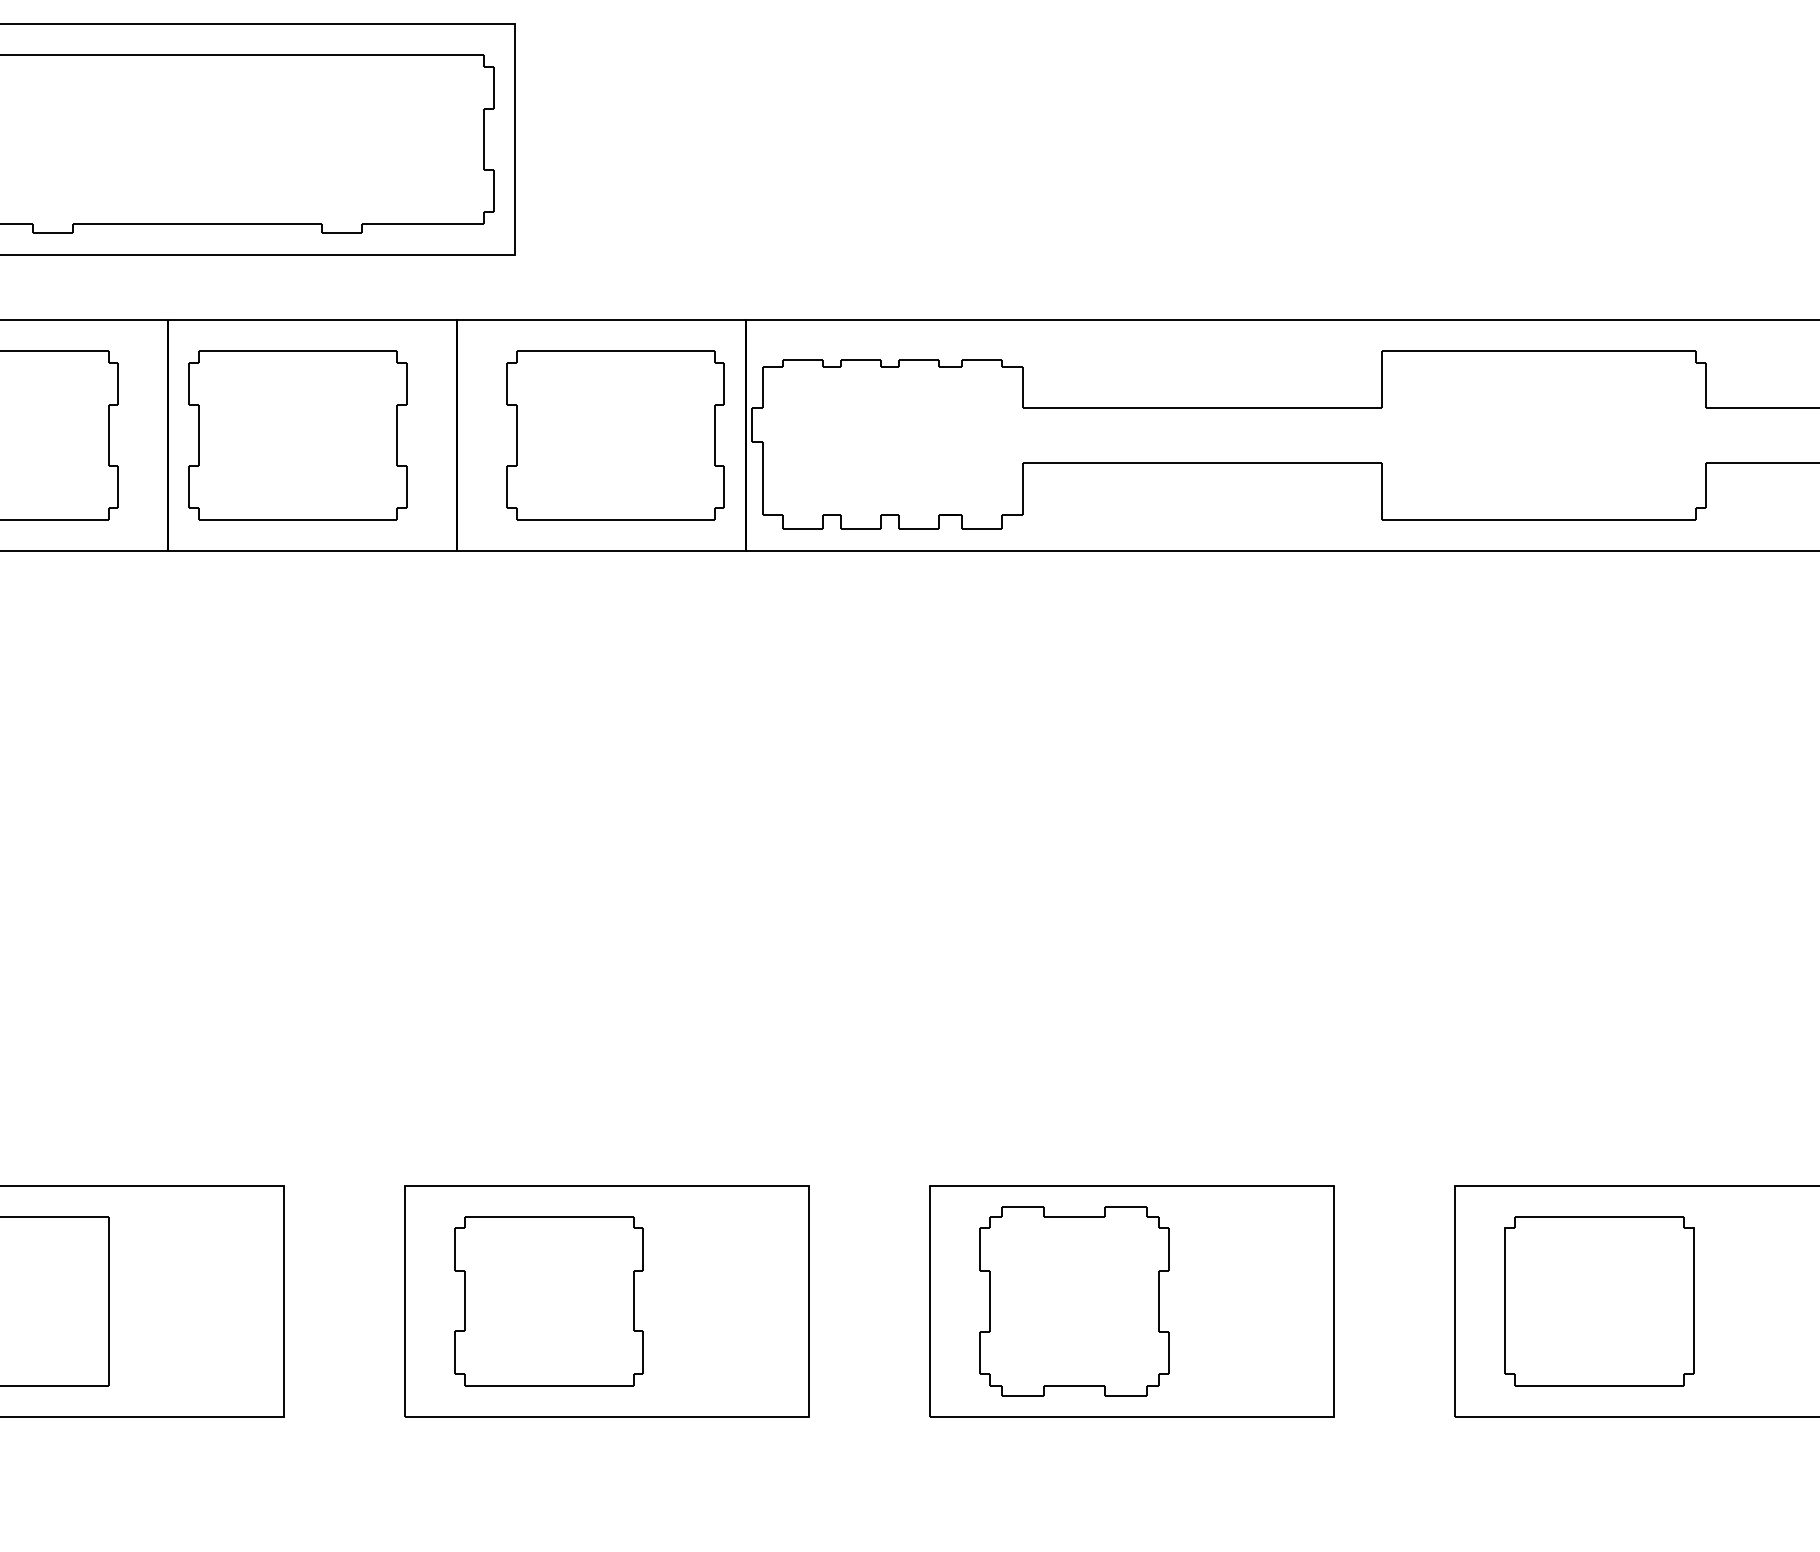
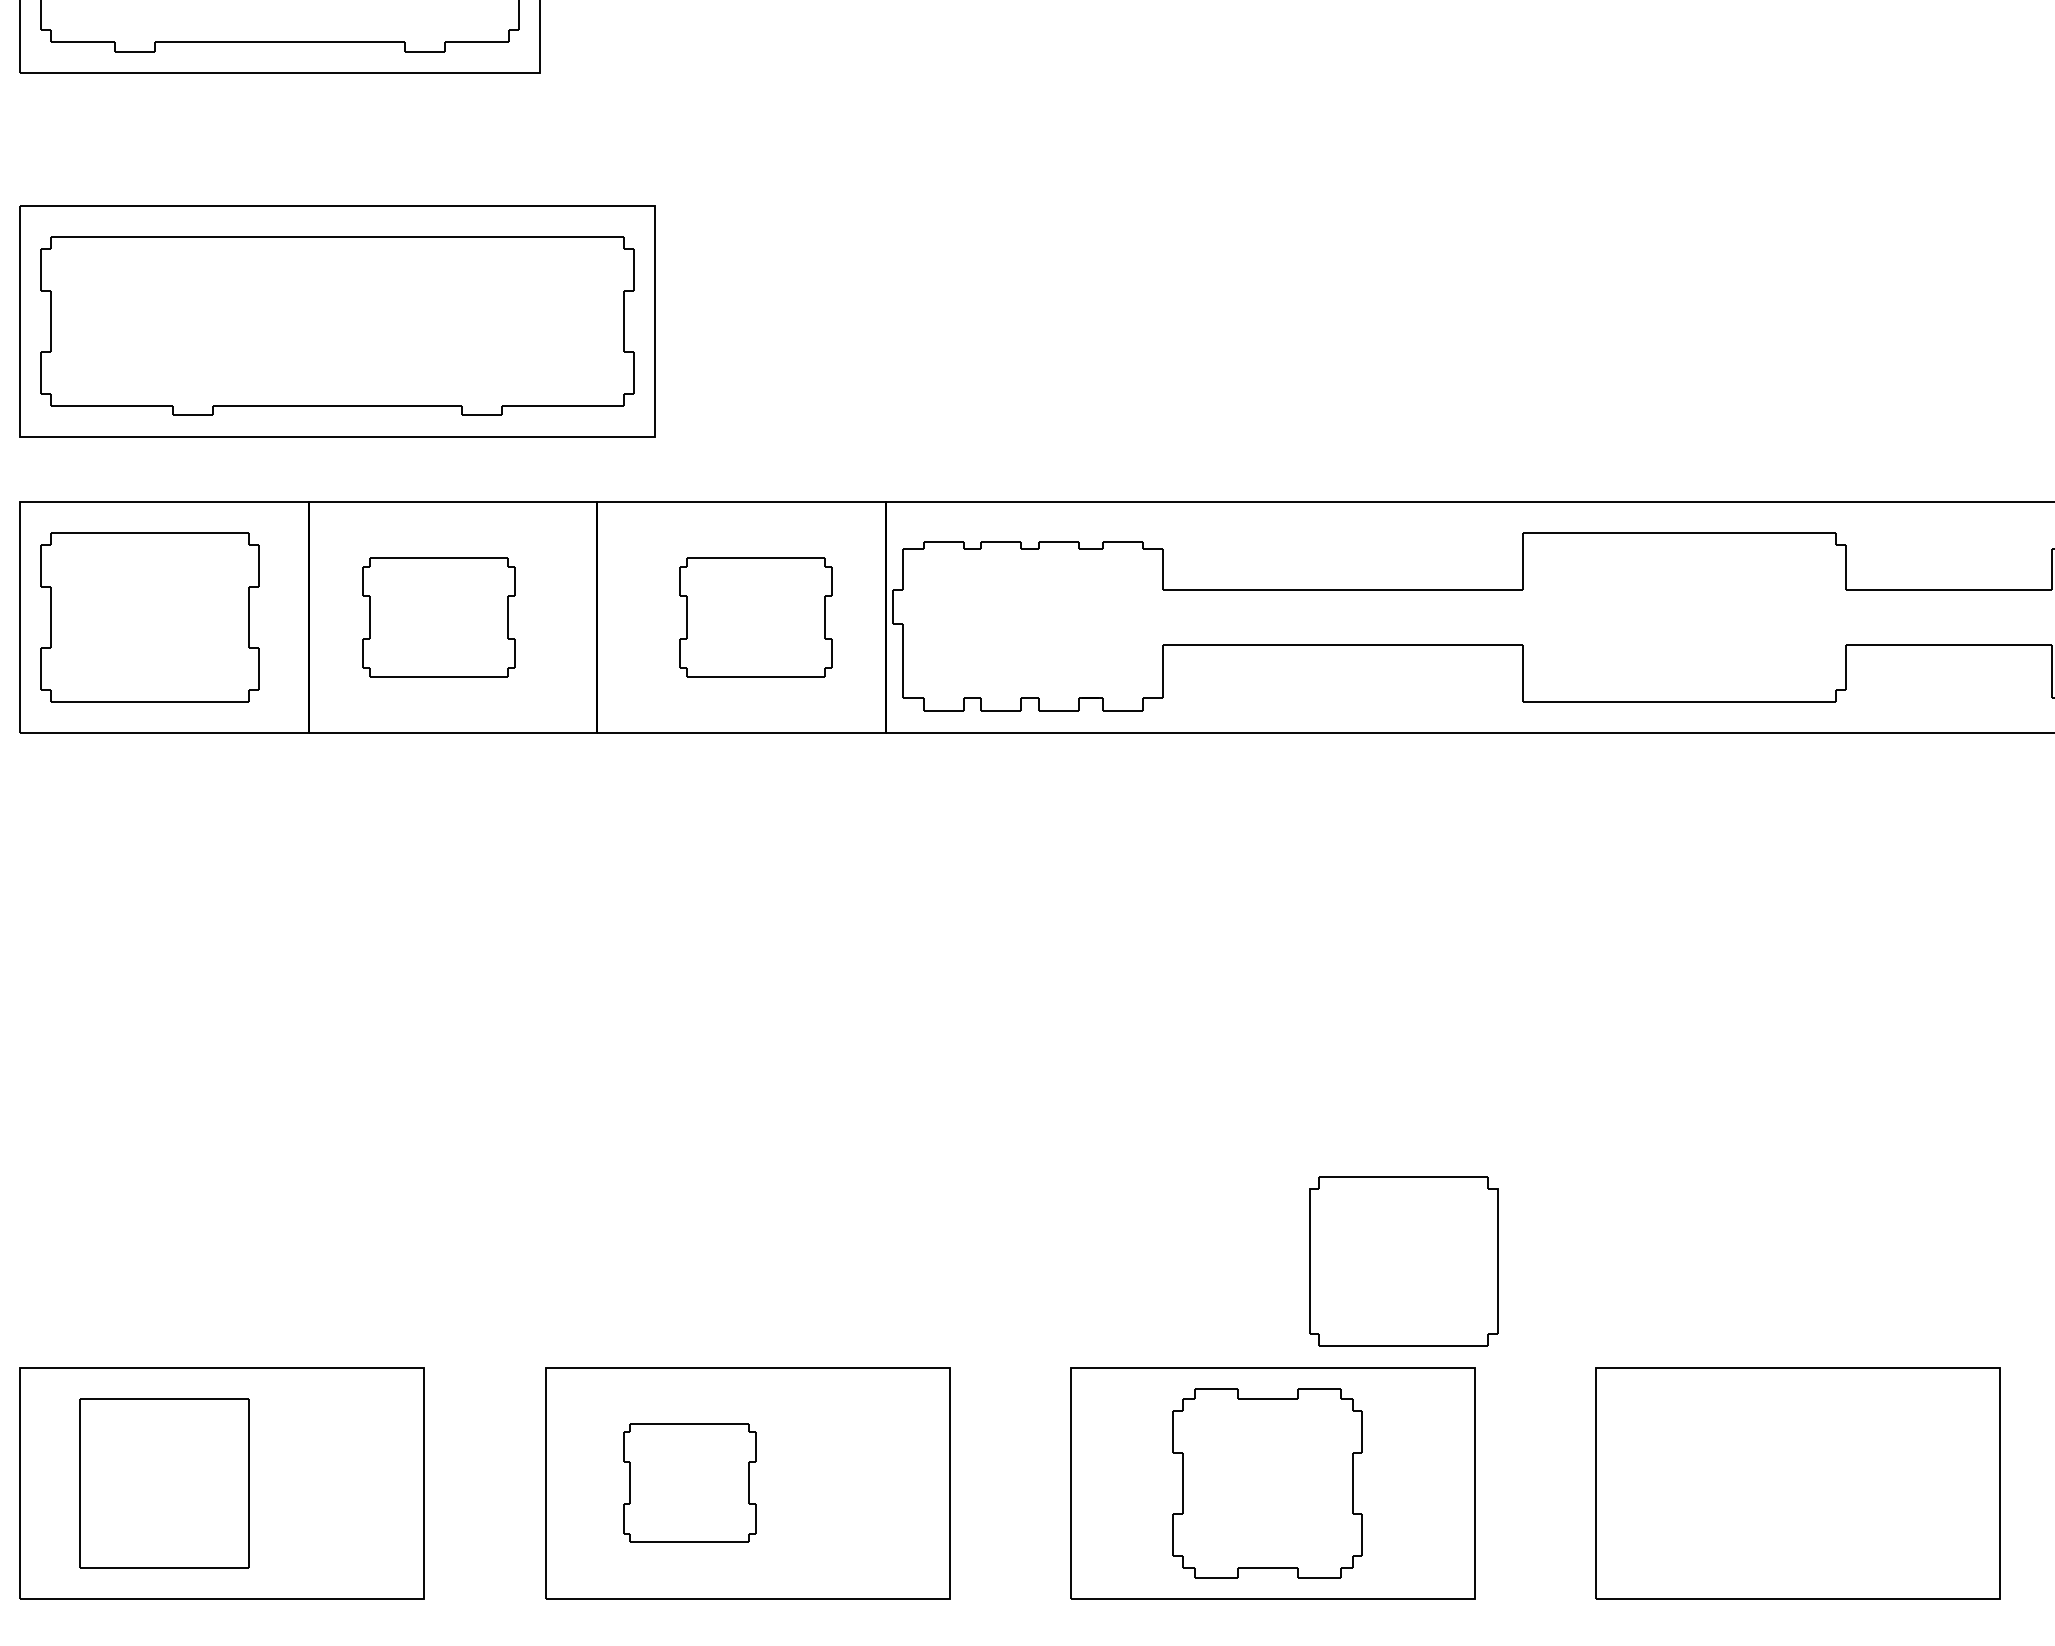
part: (297, 435) -> (438, 617), size x0.7
part: (614, 435) -> (755, 617), size x0.7
part: (548, 1301) -> (689, 1483), size x0.7
part: (1073, 1301) -> (1267, 1483), moved
part: (1598, 1301) -> (1403, 1261), moved

